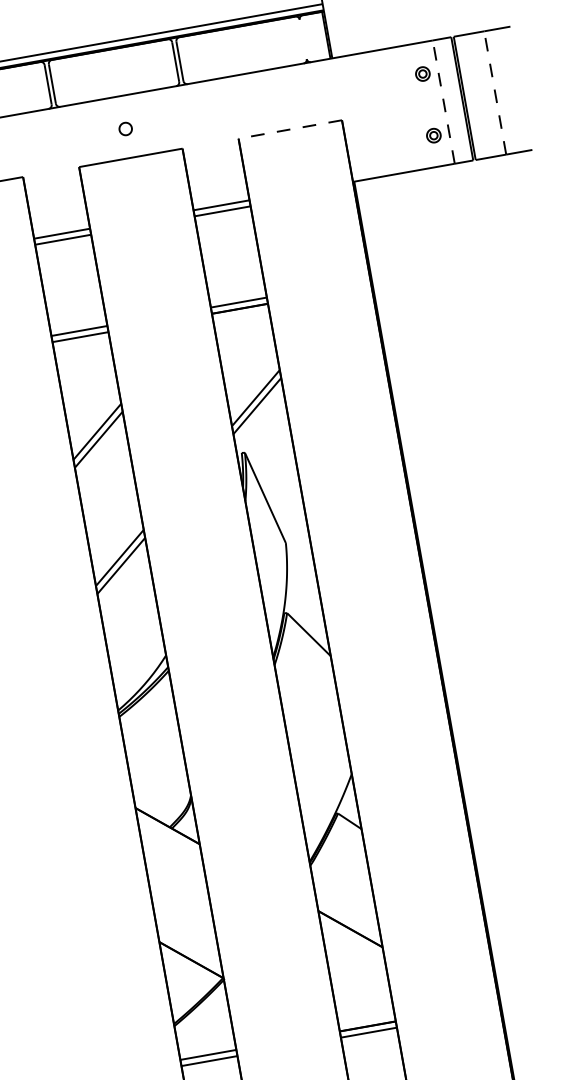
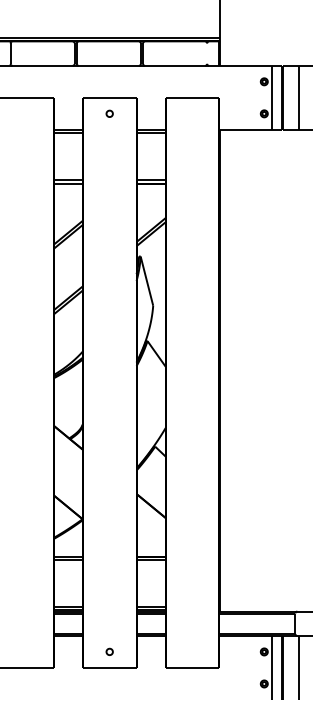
line: (495, 92) -> (299, 97), dashed -> solid
line: (444, 101) -> (272, 97), dashed -> solid
part: (125, 128) -> (109, 113), moved
line: (290, 128) -> (192, 97), dashed -> solid

